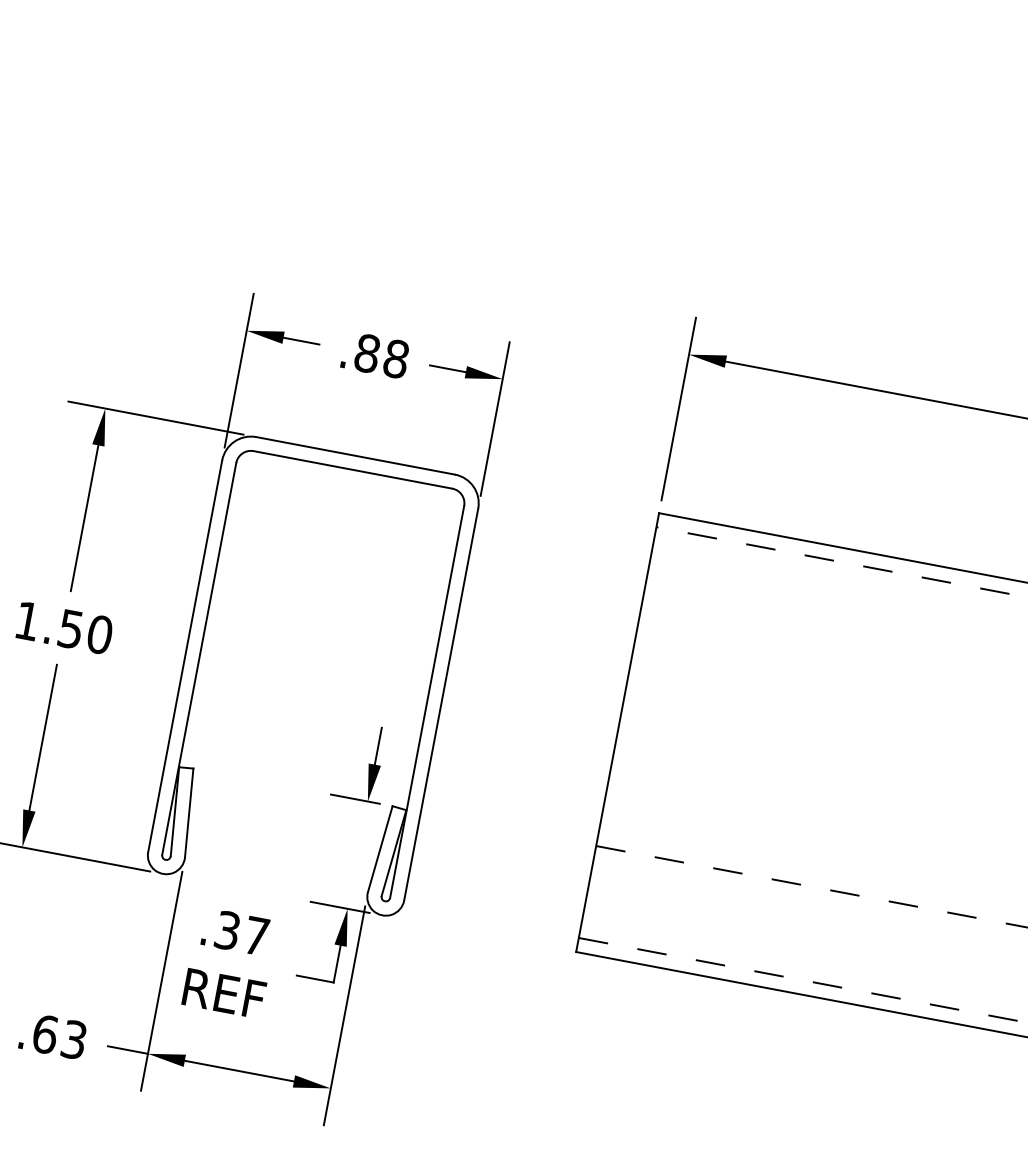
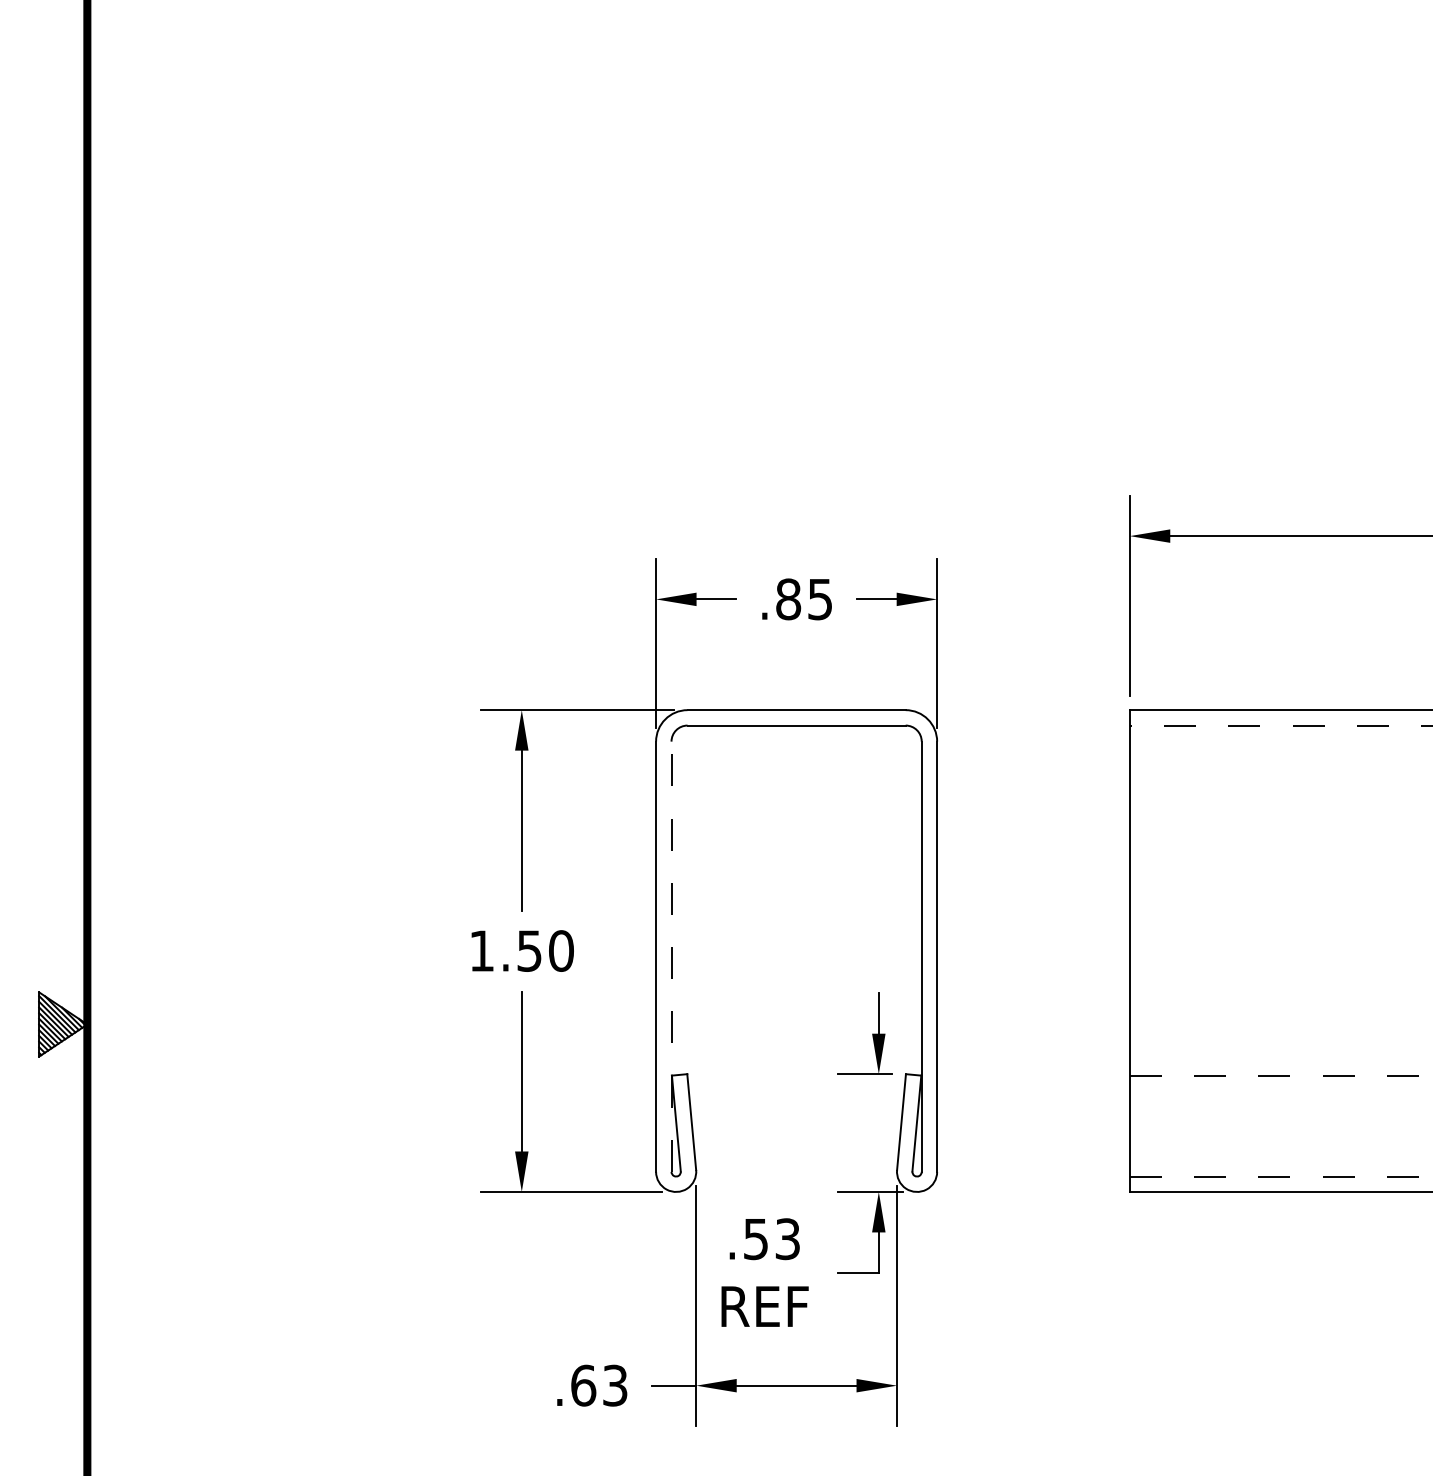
text: (396, 359) -> (820, 599), .88 -> .85
line: (199, 658) -> (671, 956), solid -> dashed
text: (241, 933) -> (771, 1239), .37 -> .53

